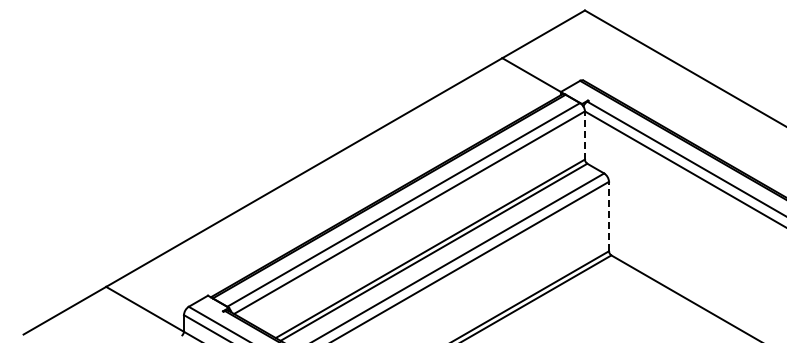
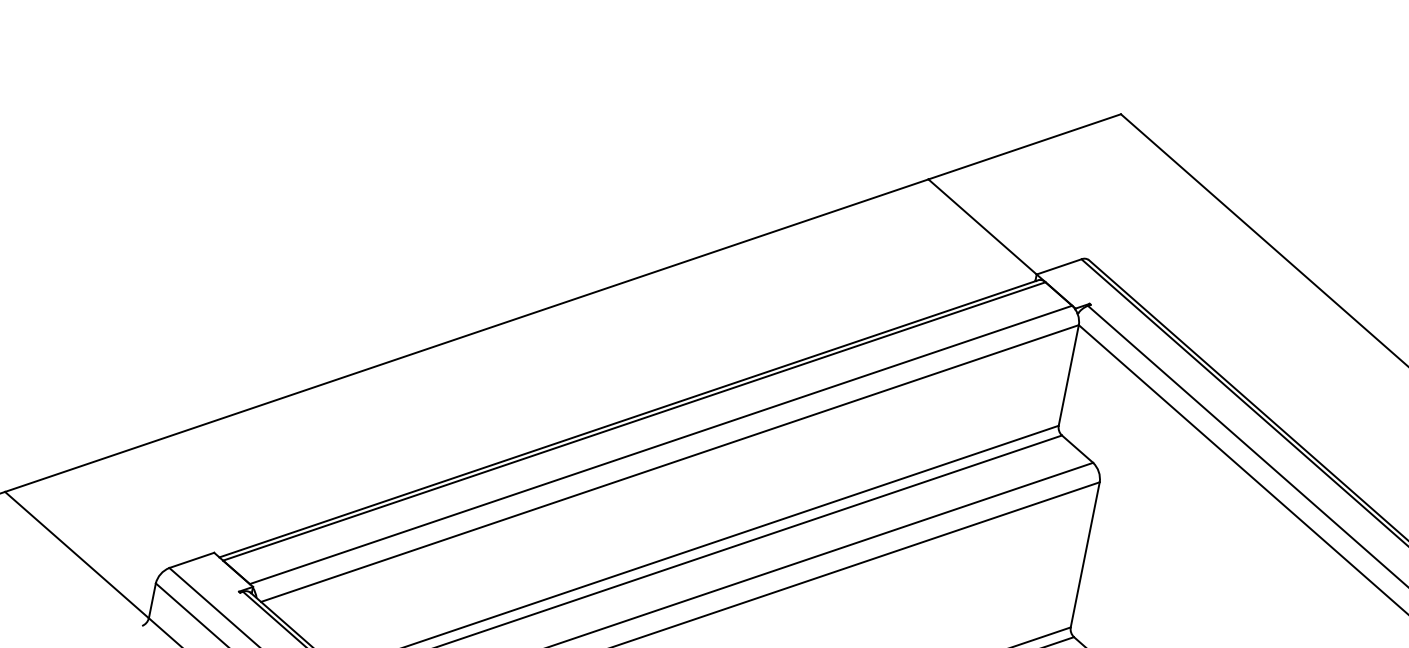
line: (584, 135) -> (1067, 375), dashed -> solid
line: (609, 216) -> (1086, 554), dashed -> solid

